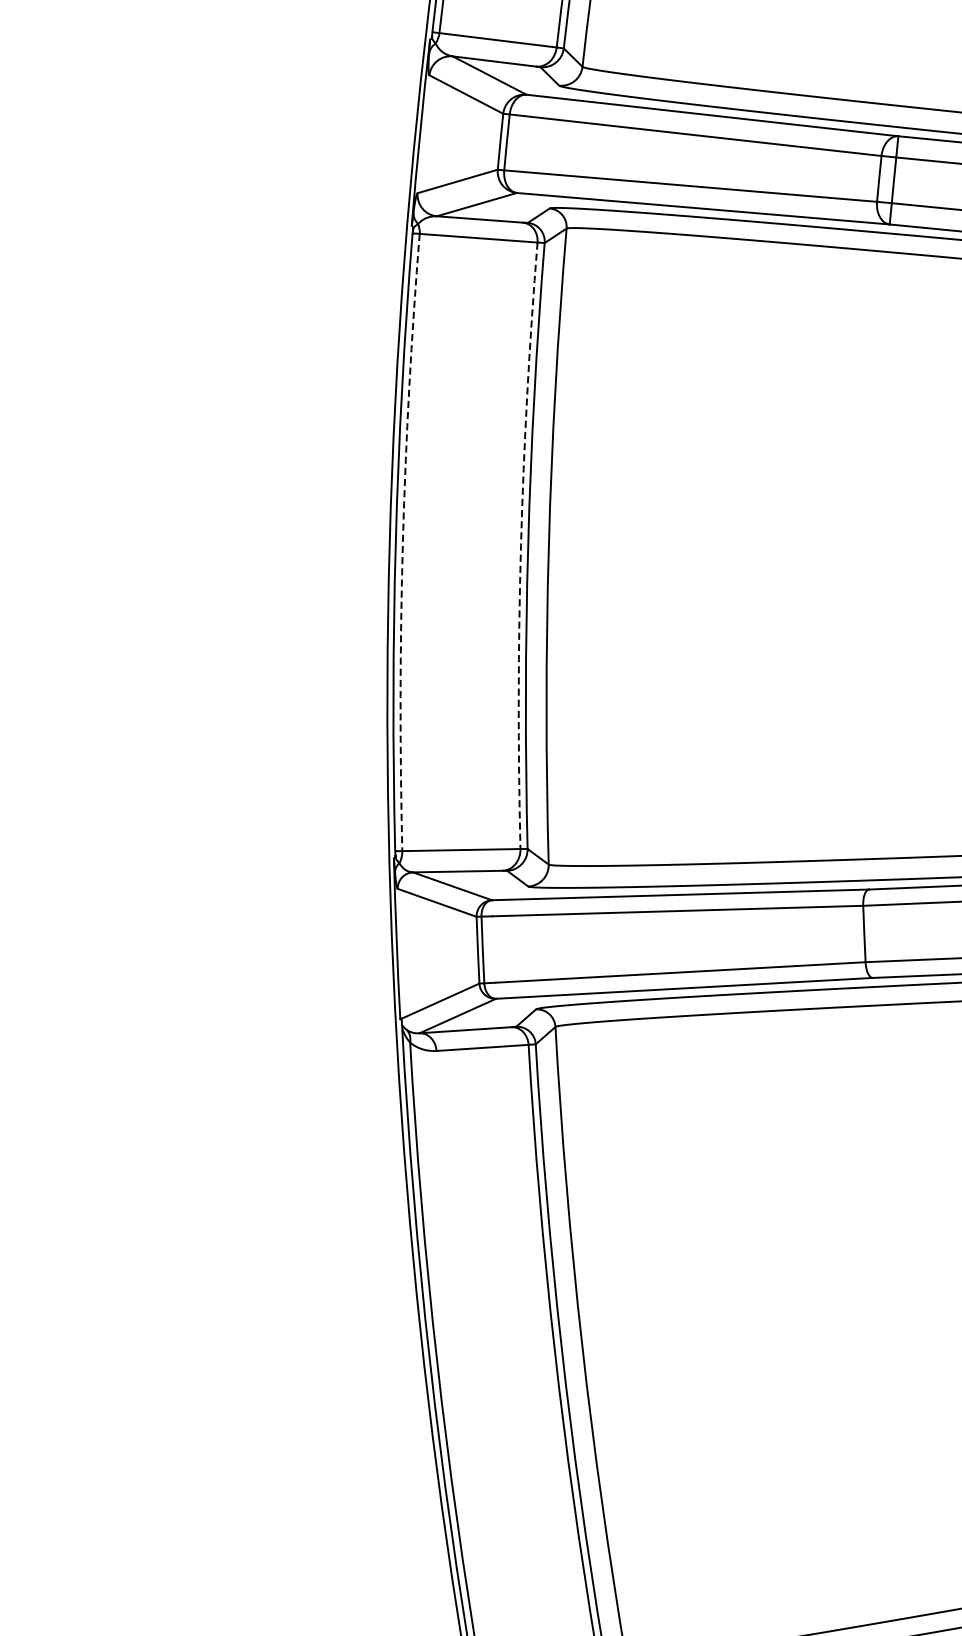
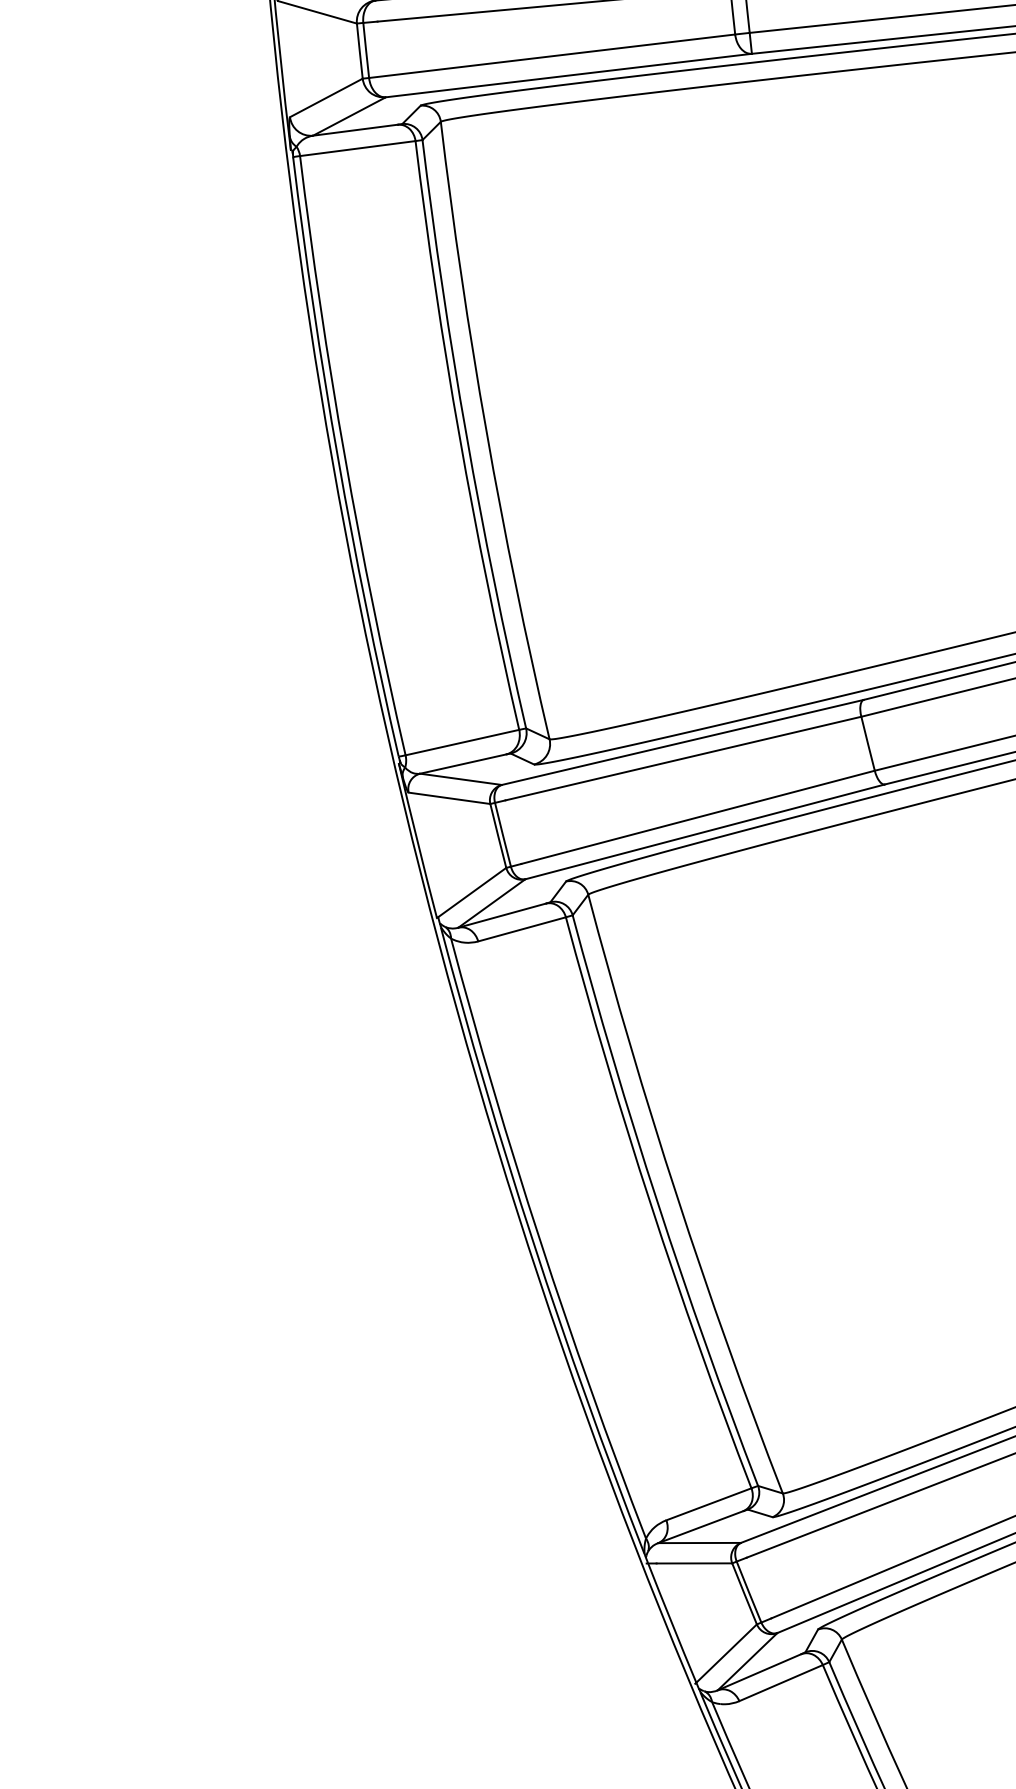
arc: (402, 542) -> (344, 457), dashed -> solid
arc: (520, 545) -> (459, 436), dashed -> solid

